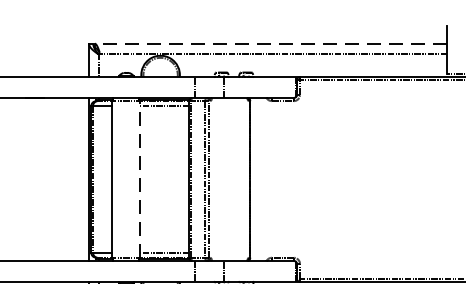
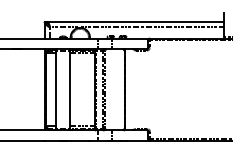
line: (270, 43) -> (135, 21), dashed -> solid
line: (141, 178) -> (70, 89), dashed -> solid

